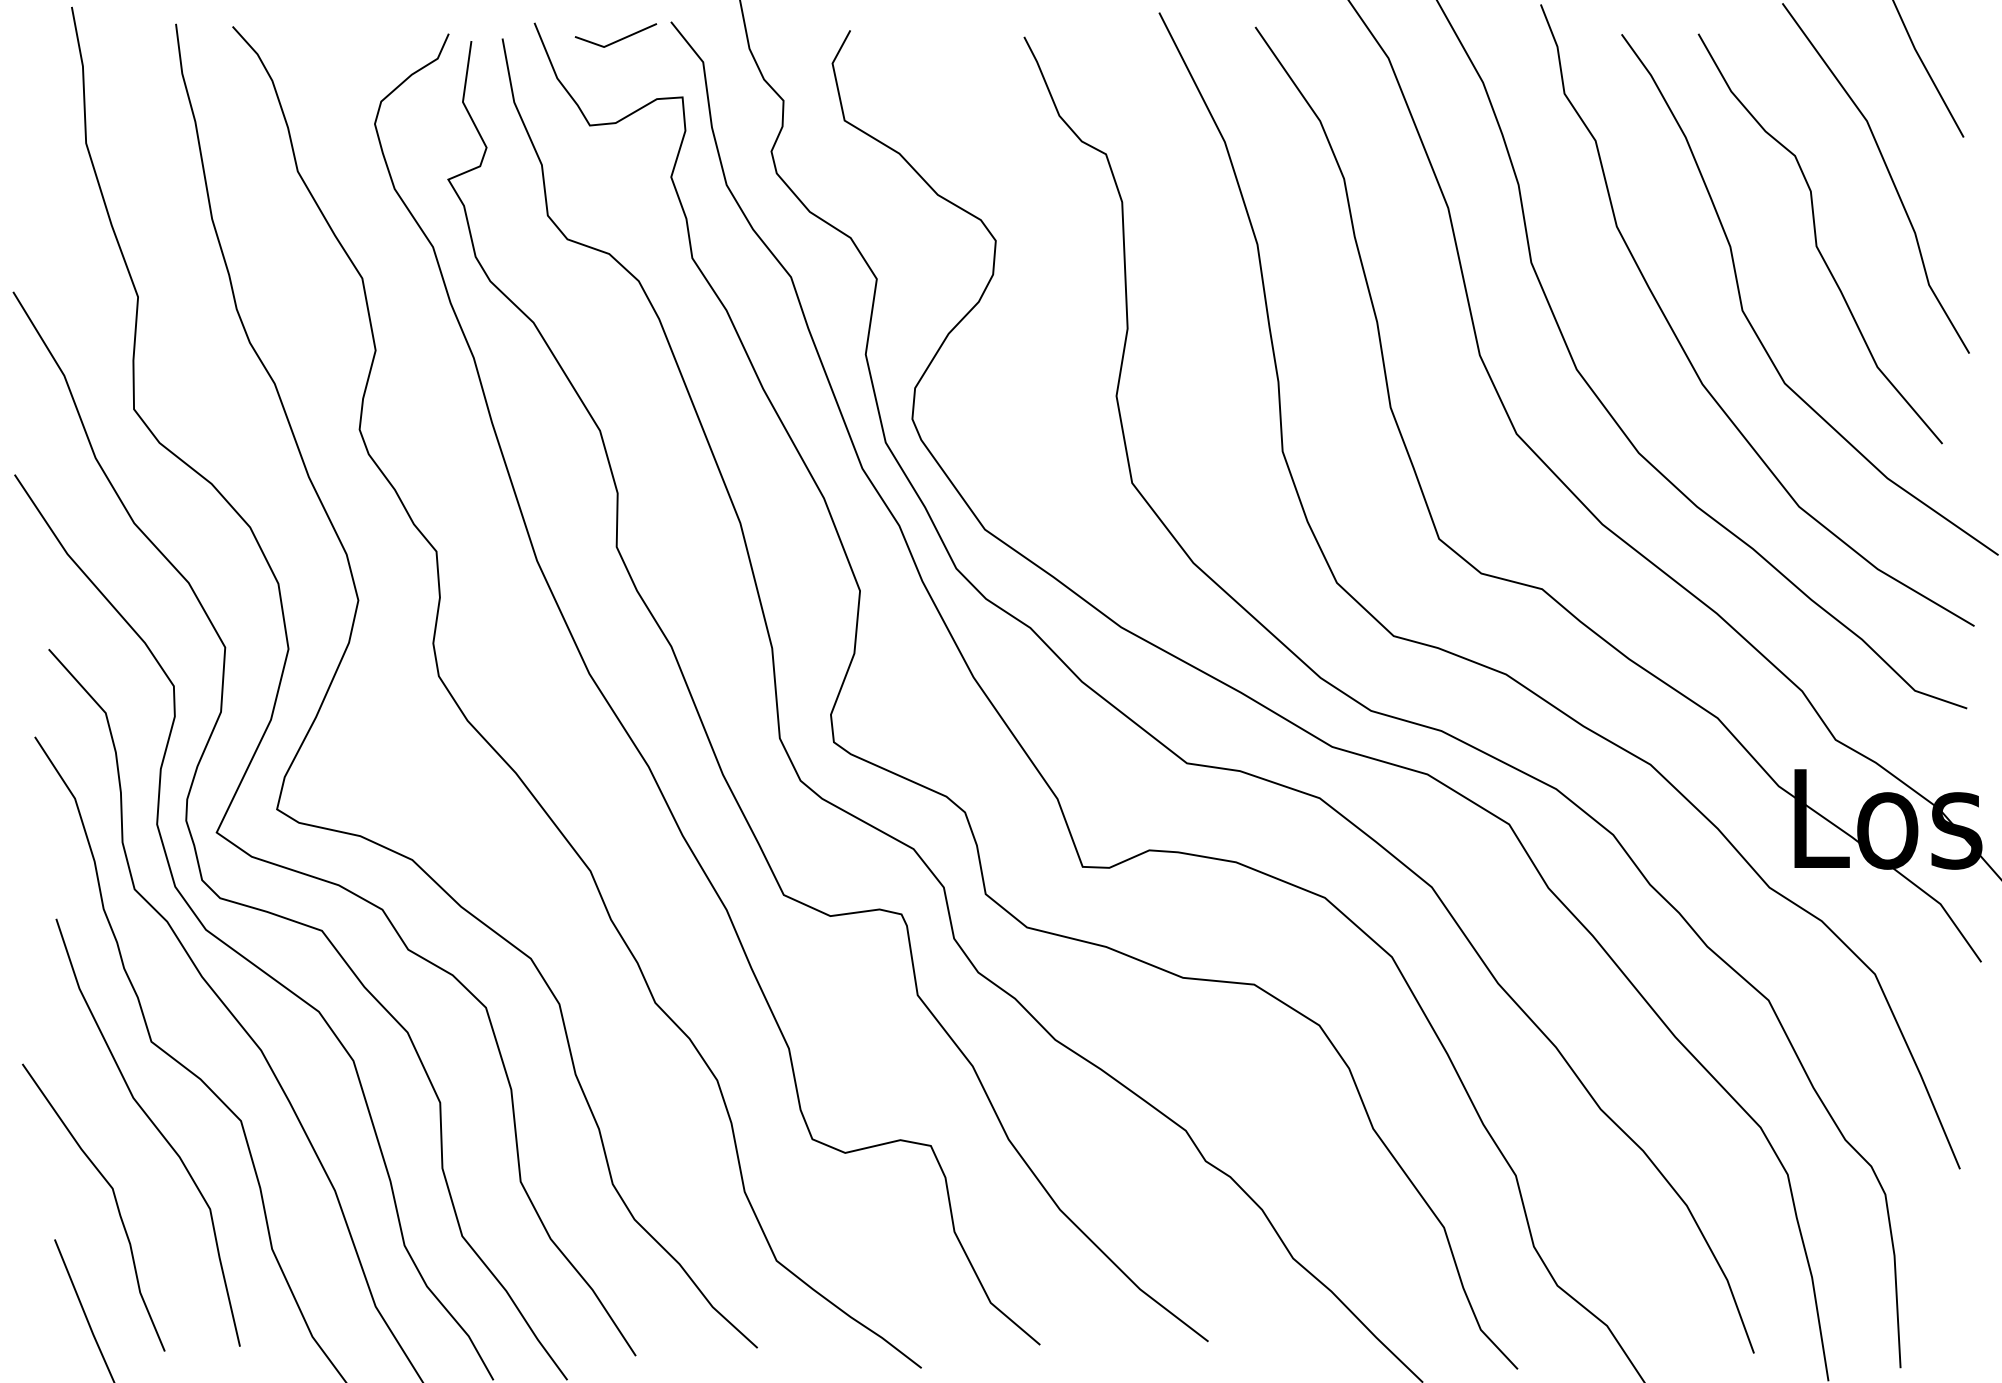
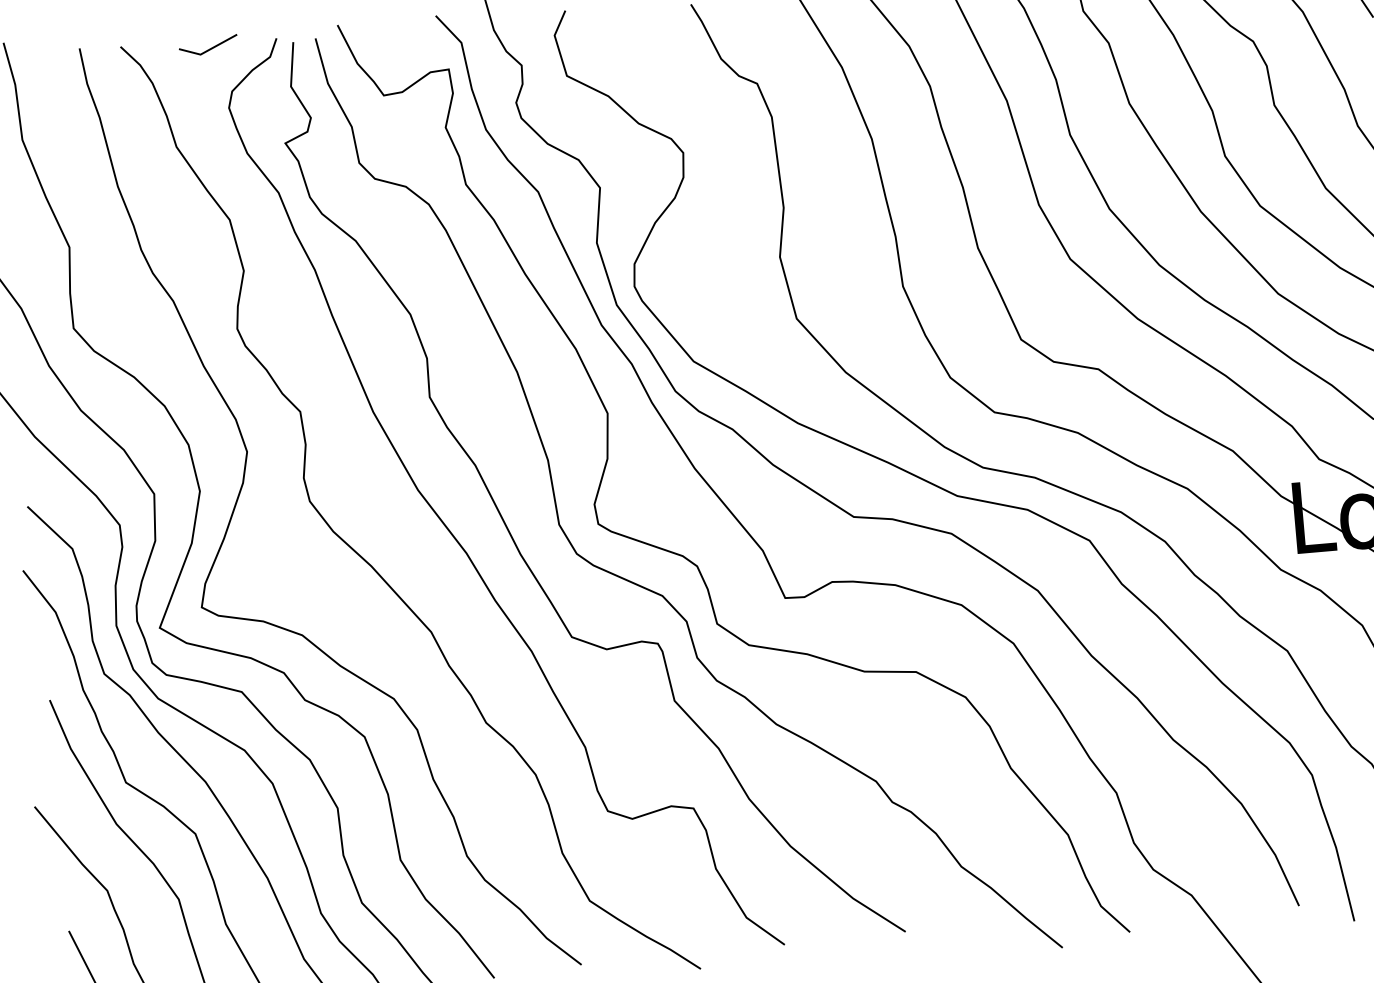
line: (618, 39) -> (210, 48), moved

